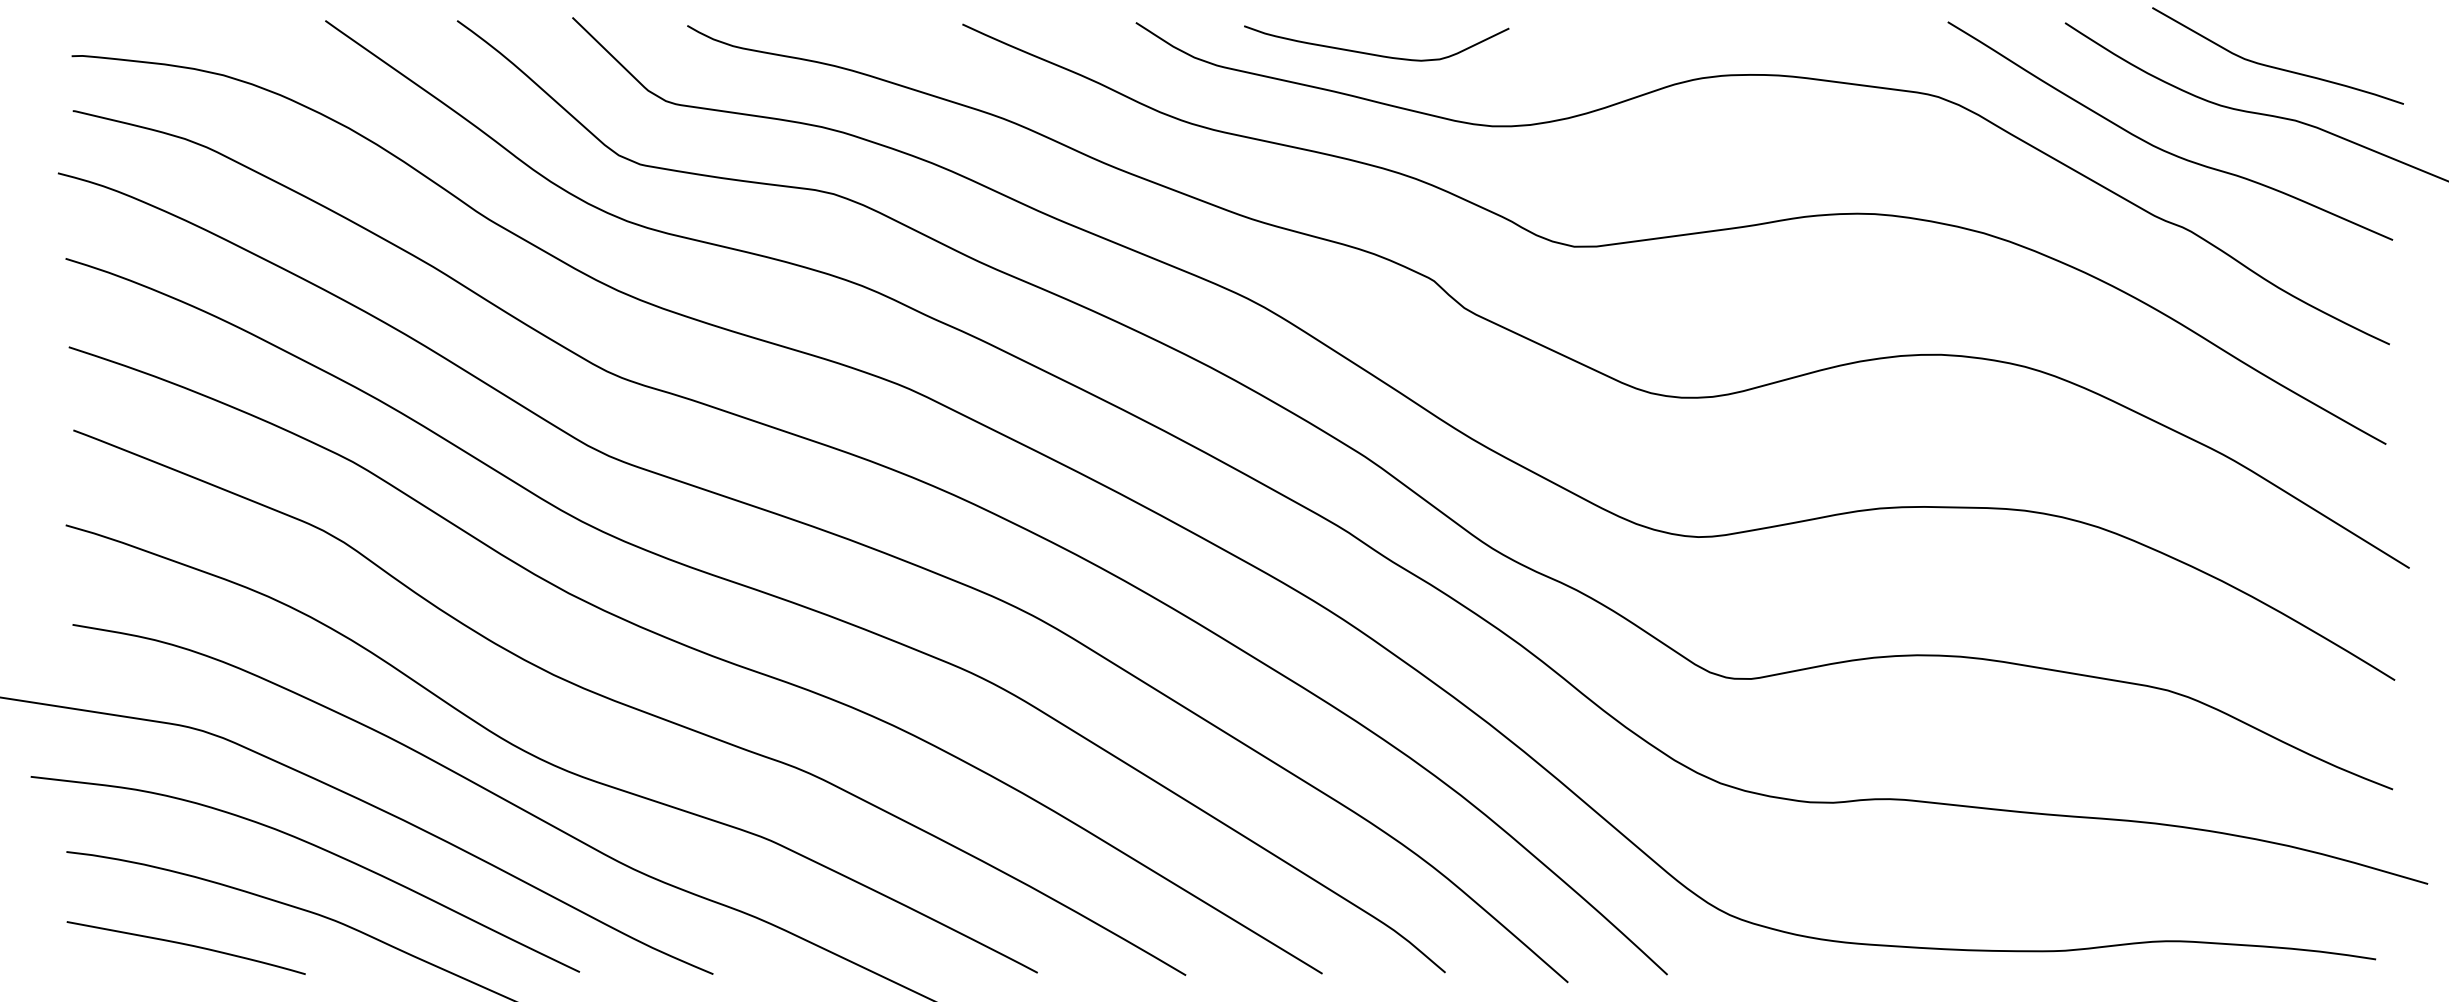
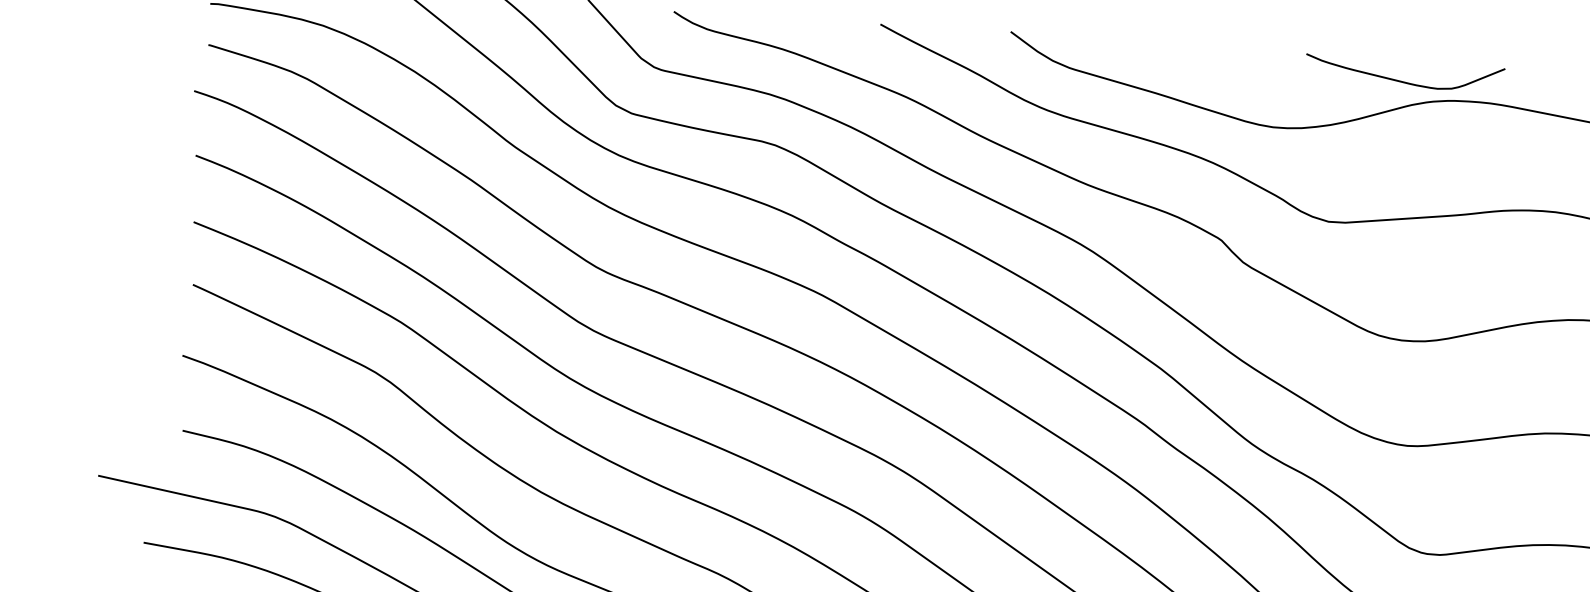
curve: (1373, 53) -> (1402, 80), moved

